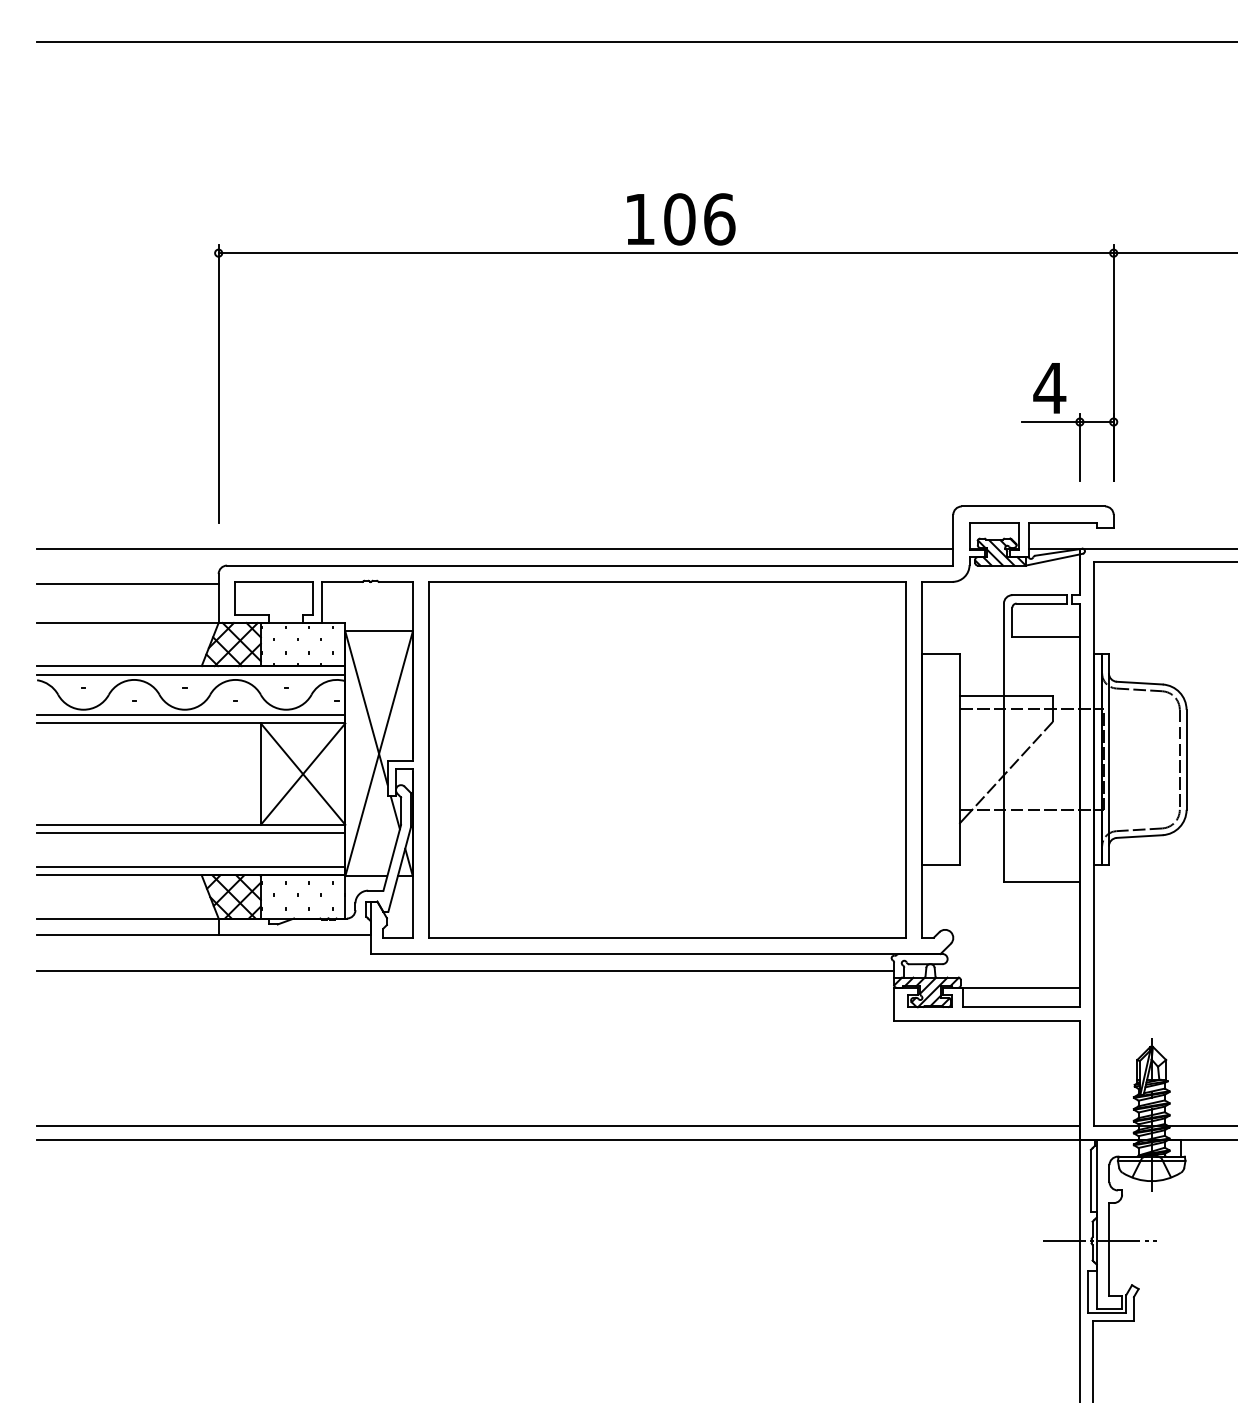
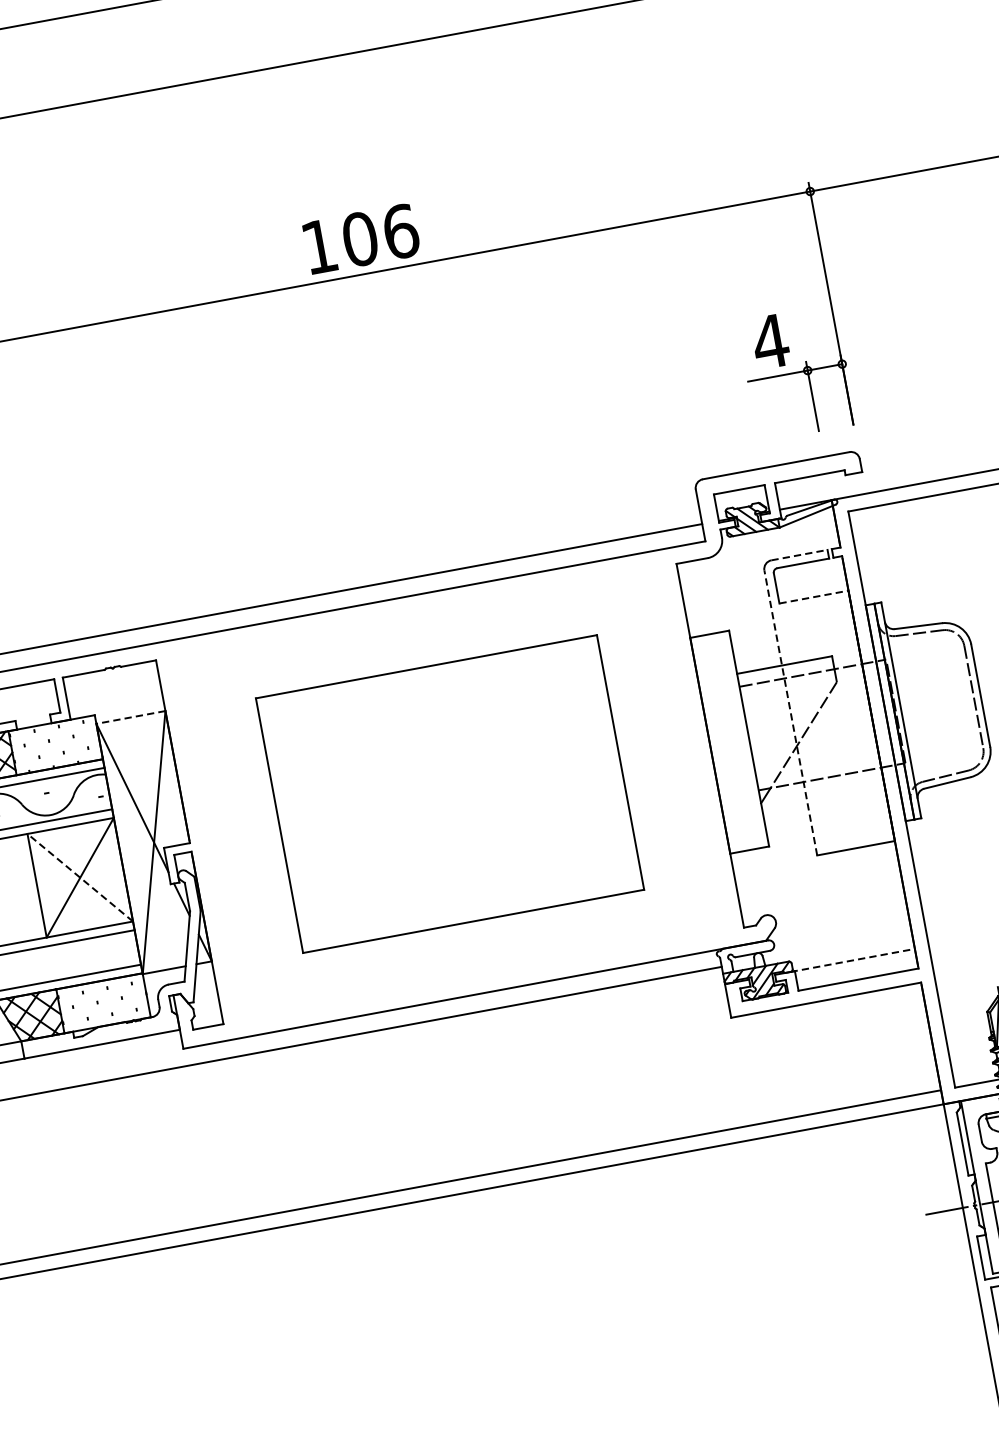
line: (1040, 595) -> (800, 555), solid -> dashed
line: (379, 631) -> (131, 717), solid -> dashed
line: (1046, 637) -> (814, 597), solid -> dashed
line: (1003, 742) -> (790, 712), solid -> dashed
part: (667, 759) -> (450, 793), size x0.7
line: (303, 774) -> (80, 878), solid -> dashed
line: (1019, 987) -> (853, 960), solid -> dashed

